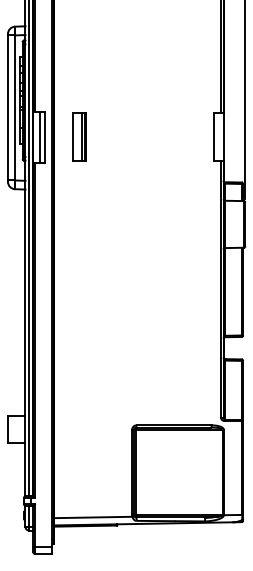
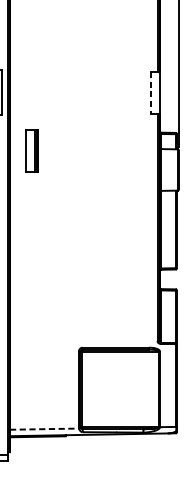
part: (79, 136) -> (32, 150), moved
line: (213, 137) -> (150, 93), solid -> dashed
line: (93, 517) -> (44, 429), solid -> dashed

